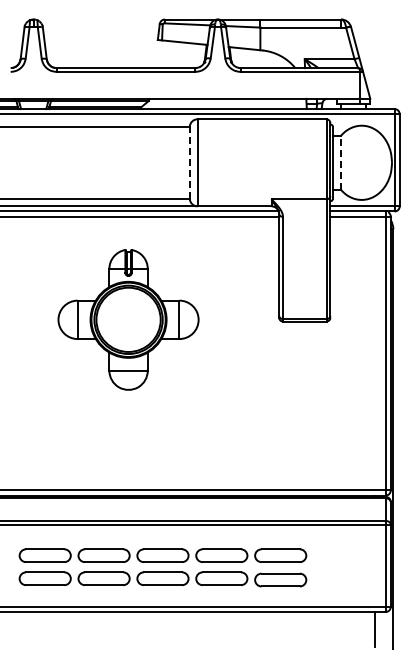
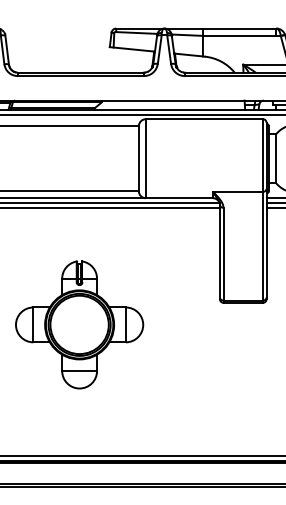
line: (189, 162) -> (138, 158), dashed -> solid
line: (340, 162) -> (275, 158), dashed -> solid
part: (128, 319) -> (79, 324), moved

